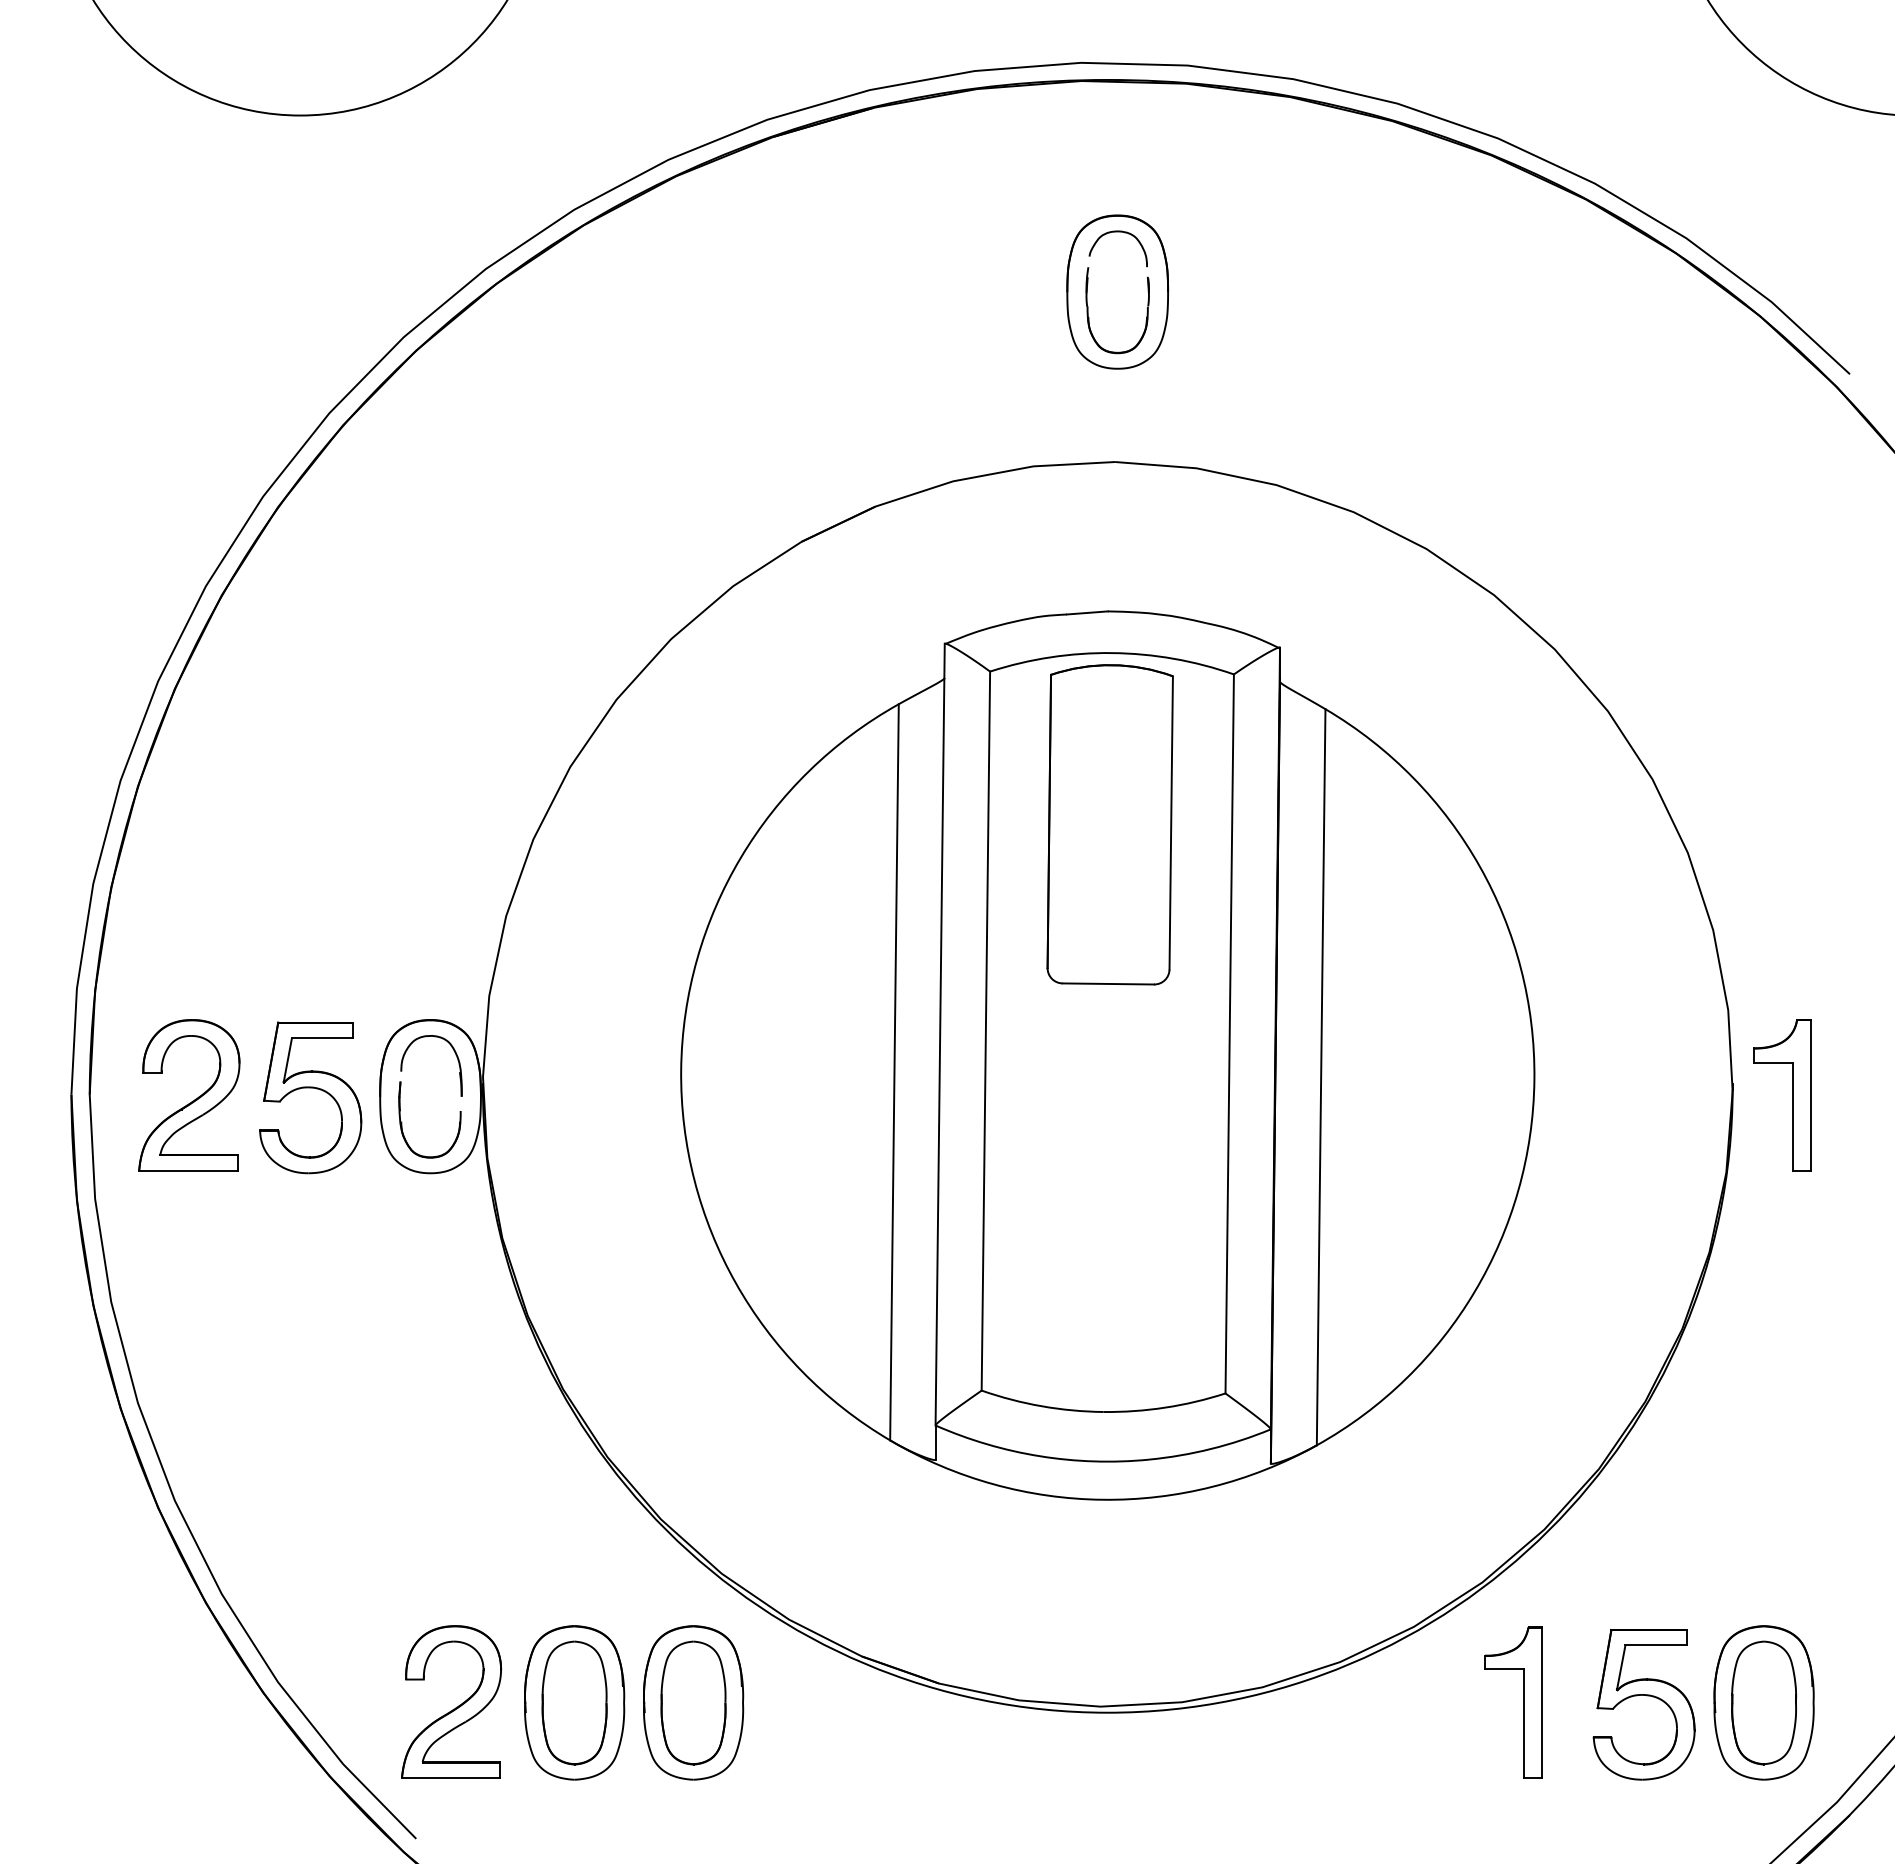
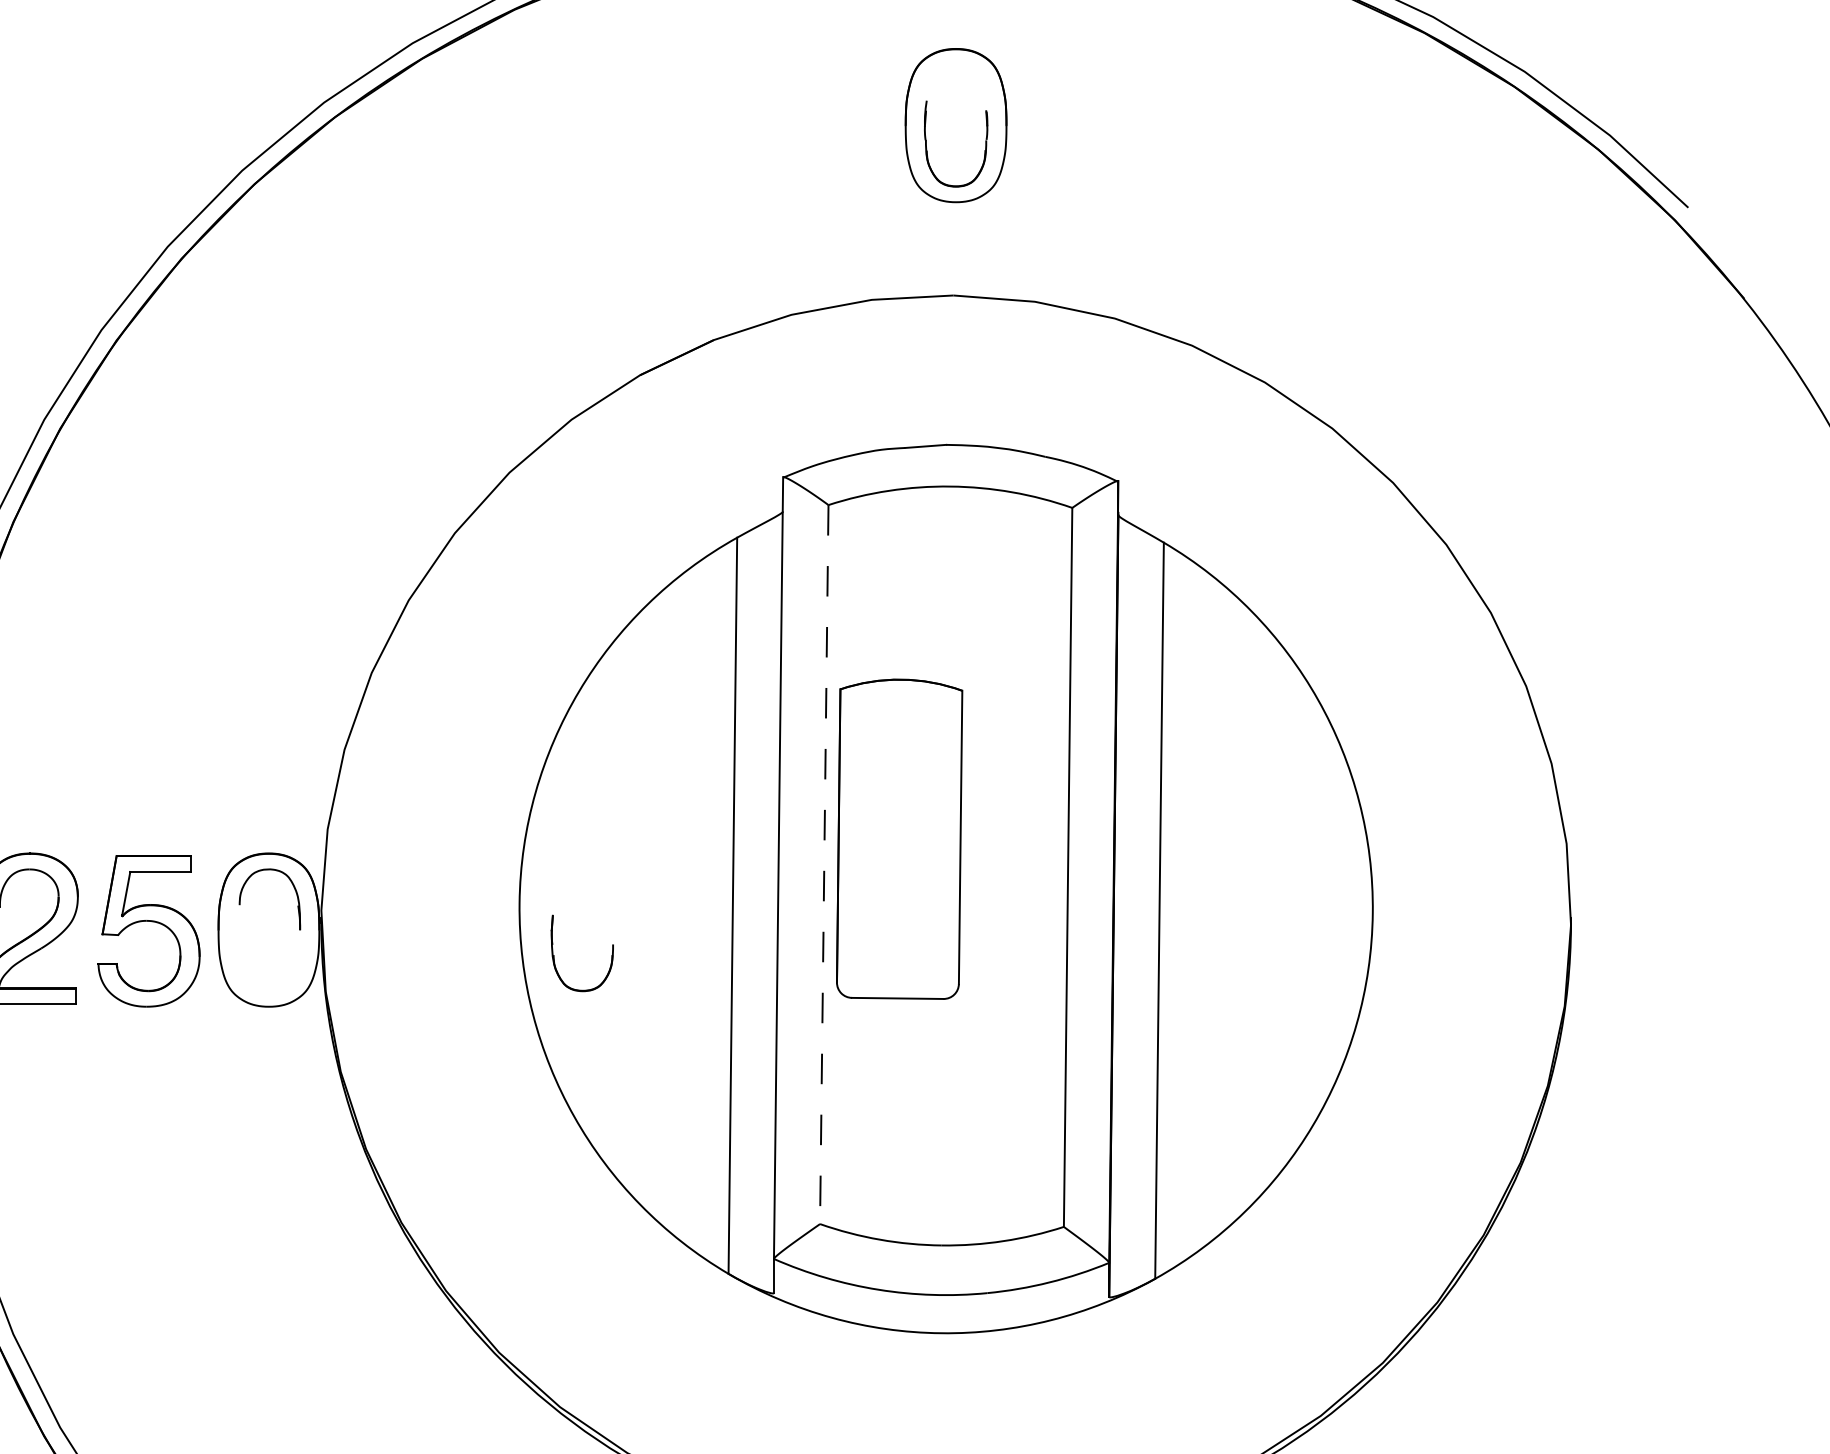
curve: (1117, 232) -> (955, 65), removed
part: (1109, 824) -> (898, 838), moved
line: (985, 1031) -> (823, 864), solid -> dashed
part: (1792, 1095) -> (1630, 928), removed
part: (402, 1122) -> (554, 955), moved

